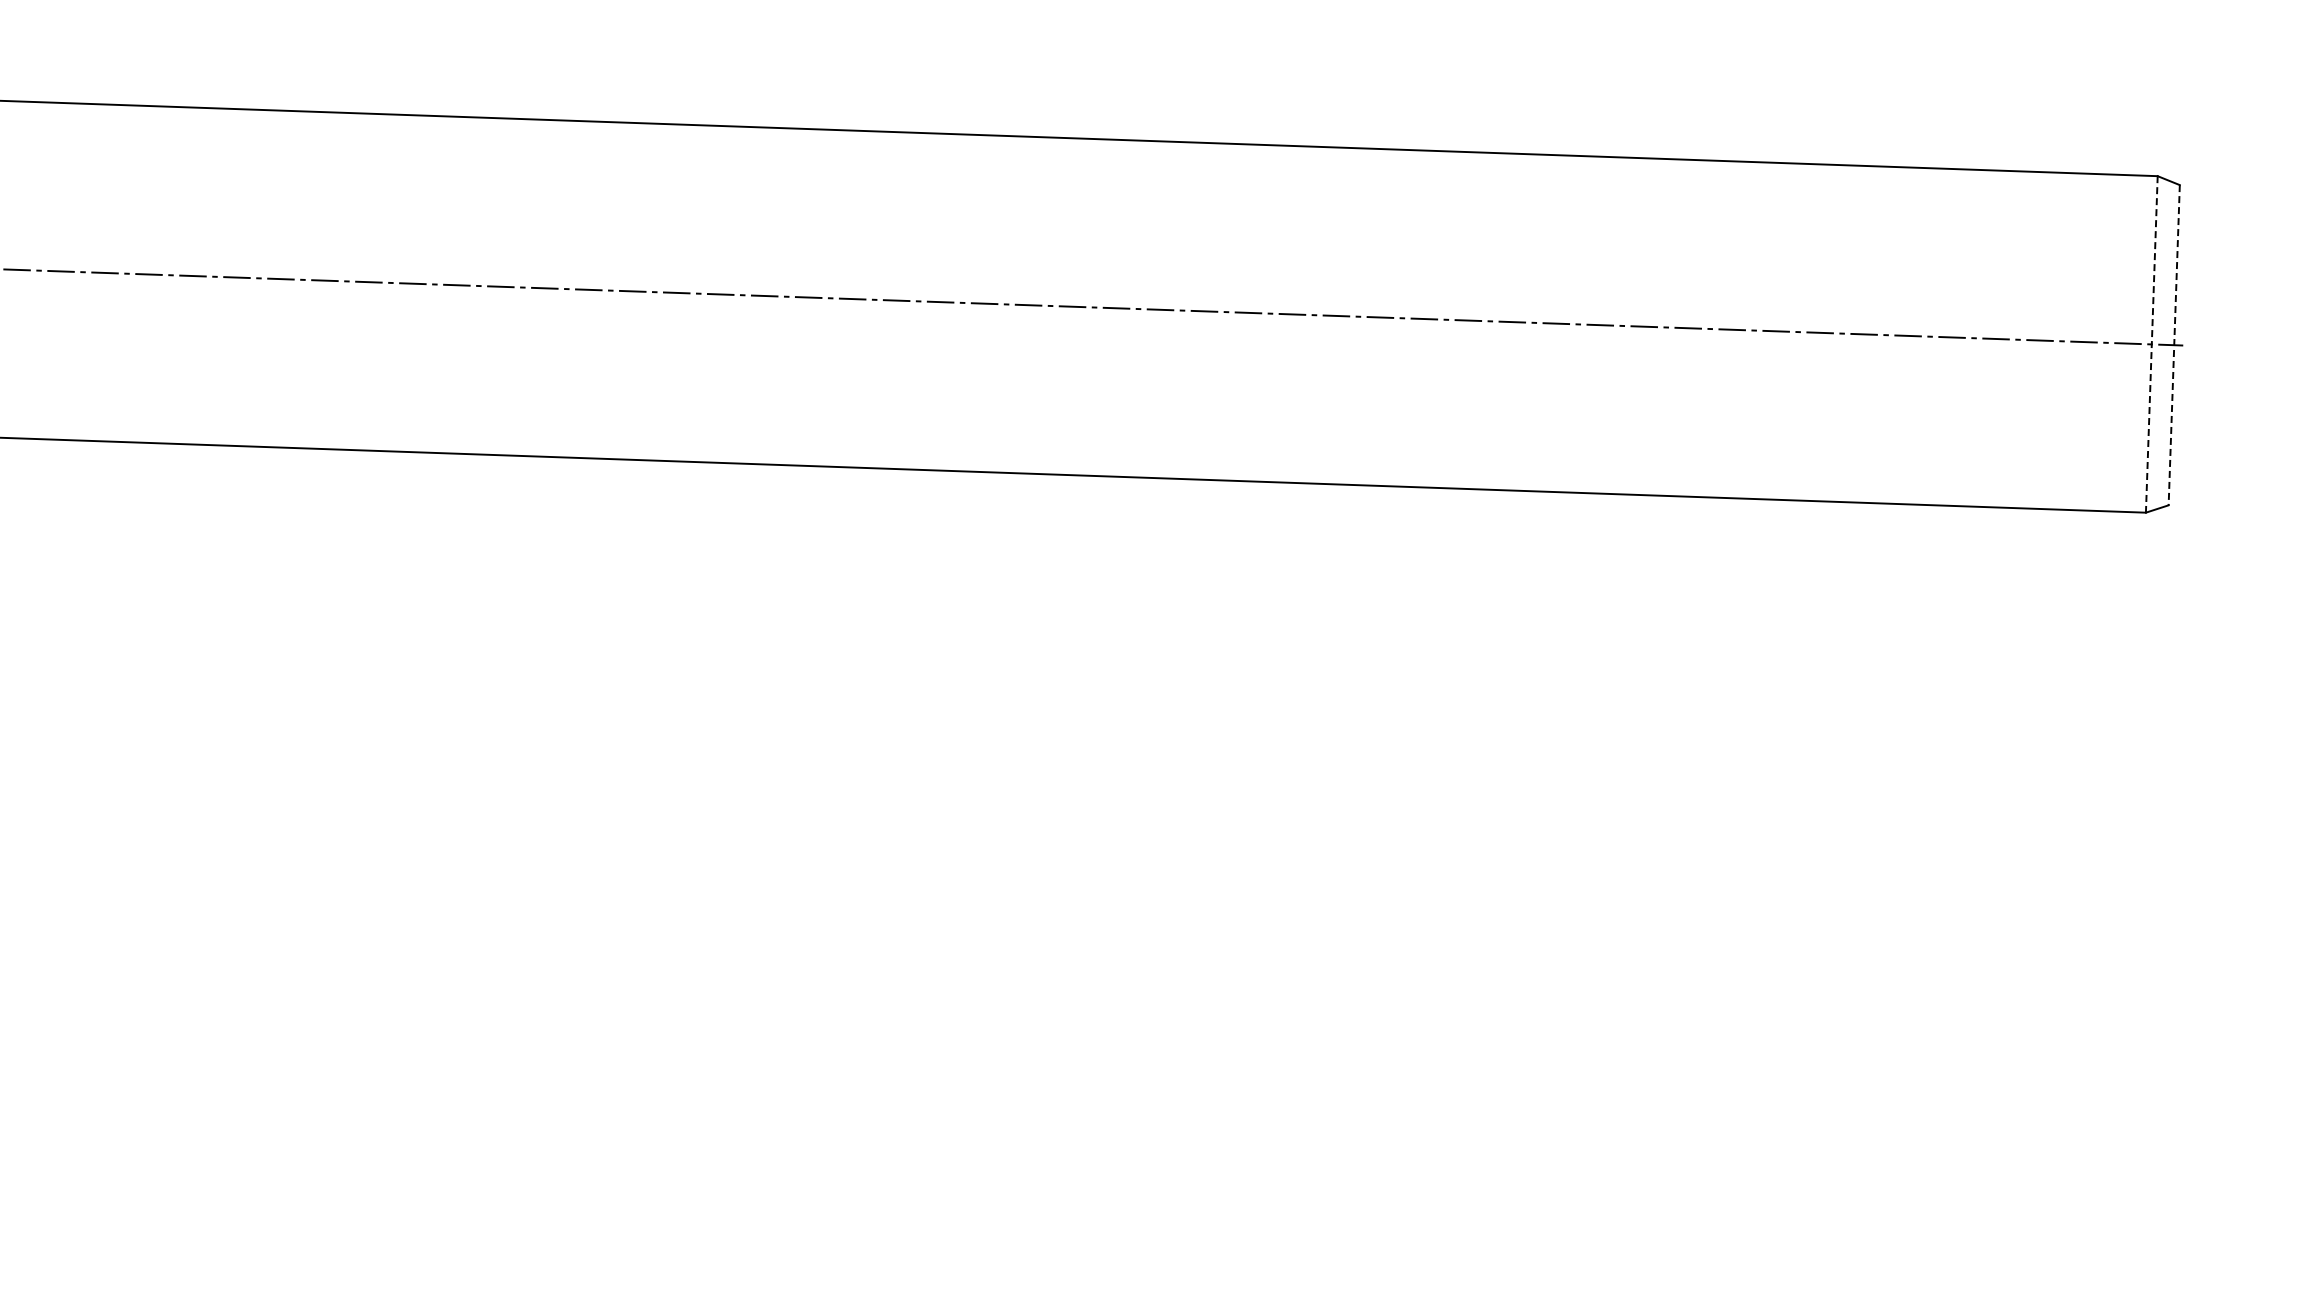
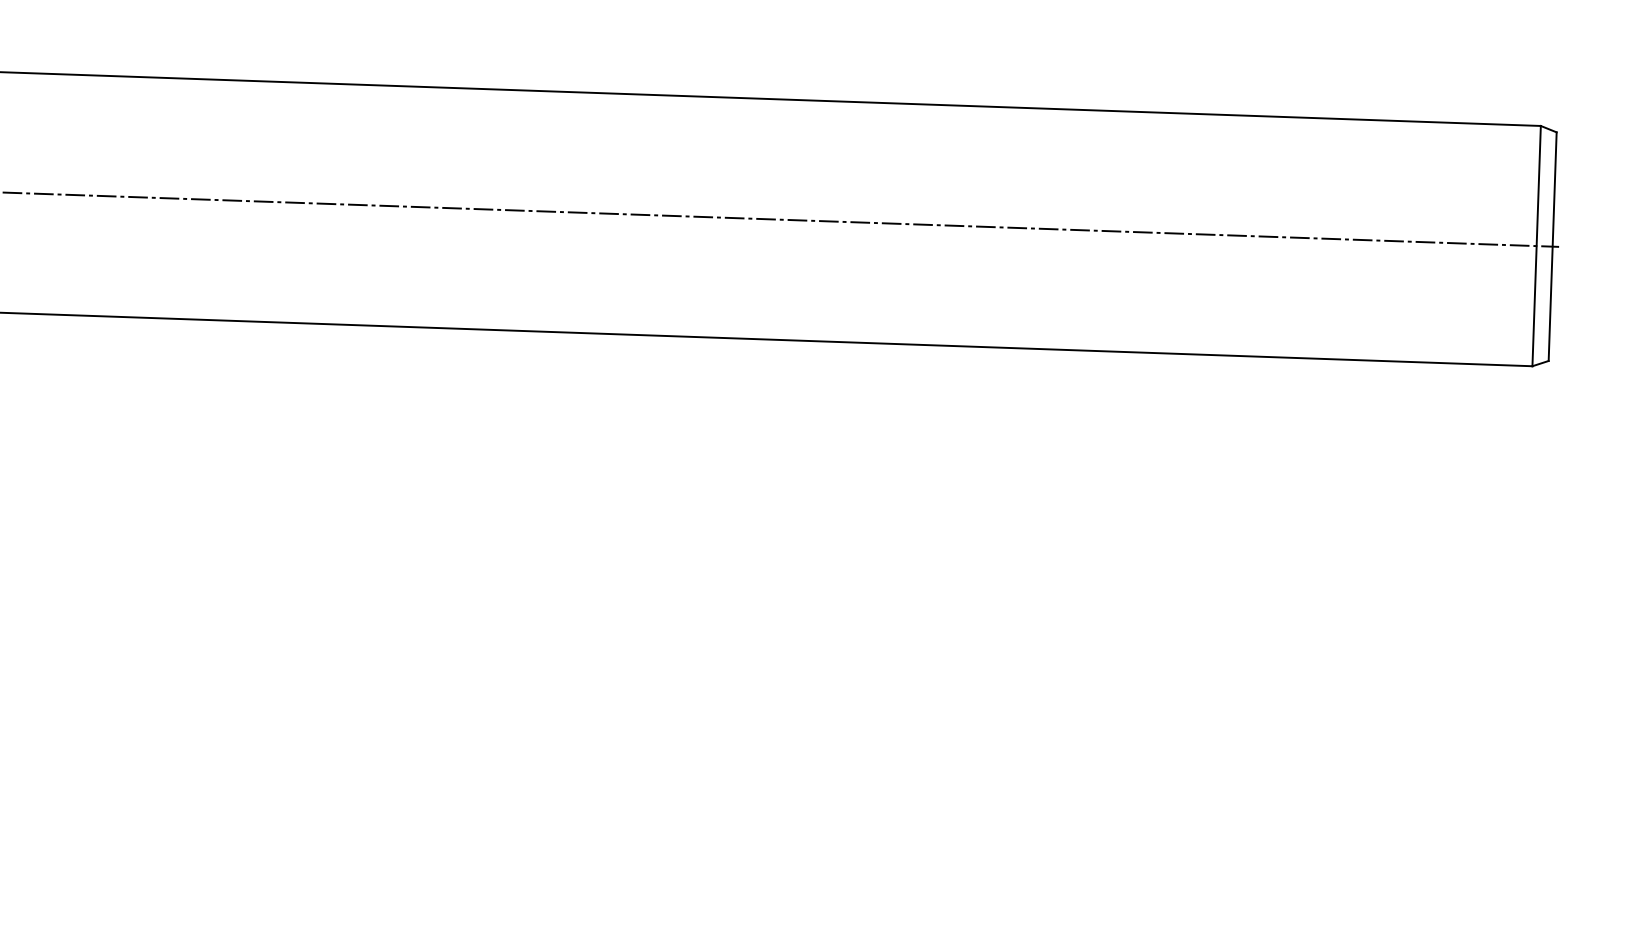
line: (2151, 344) -> (1536, 246), dashed -> solid
line: (2174, 345) -> (1552, 246), dashed -> solid

